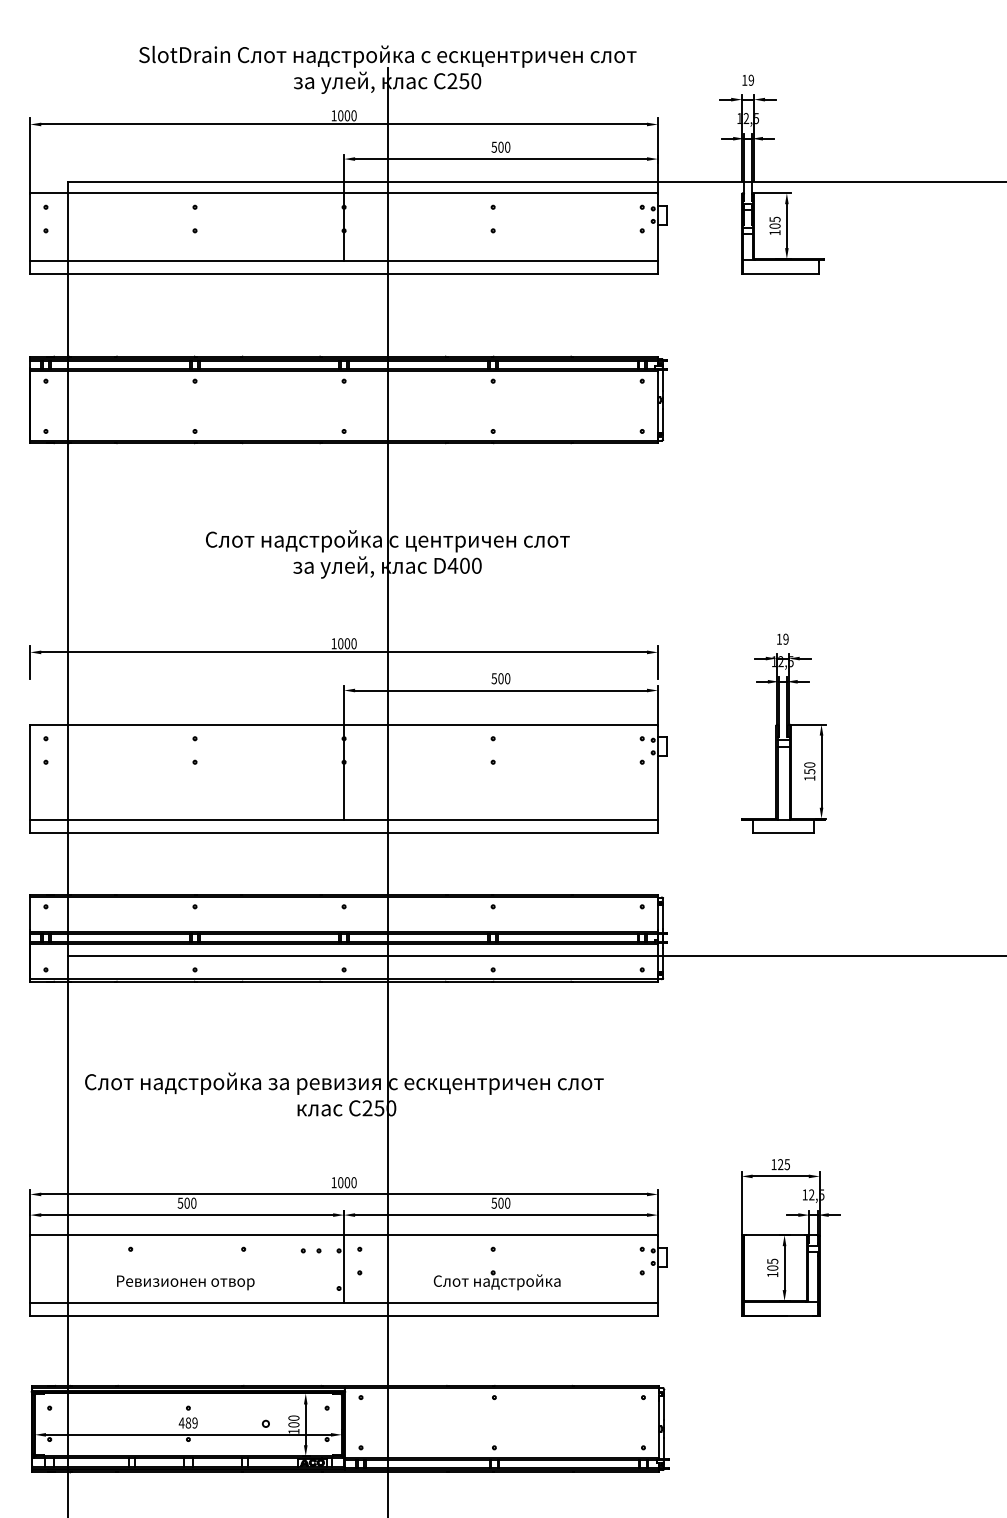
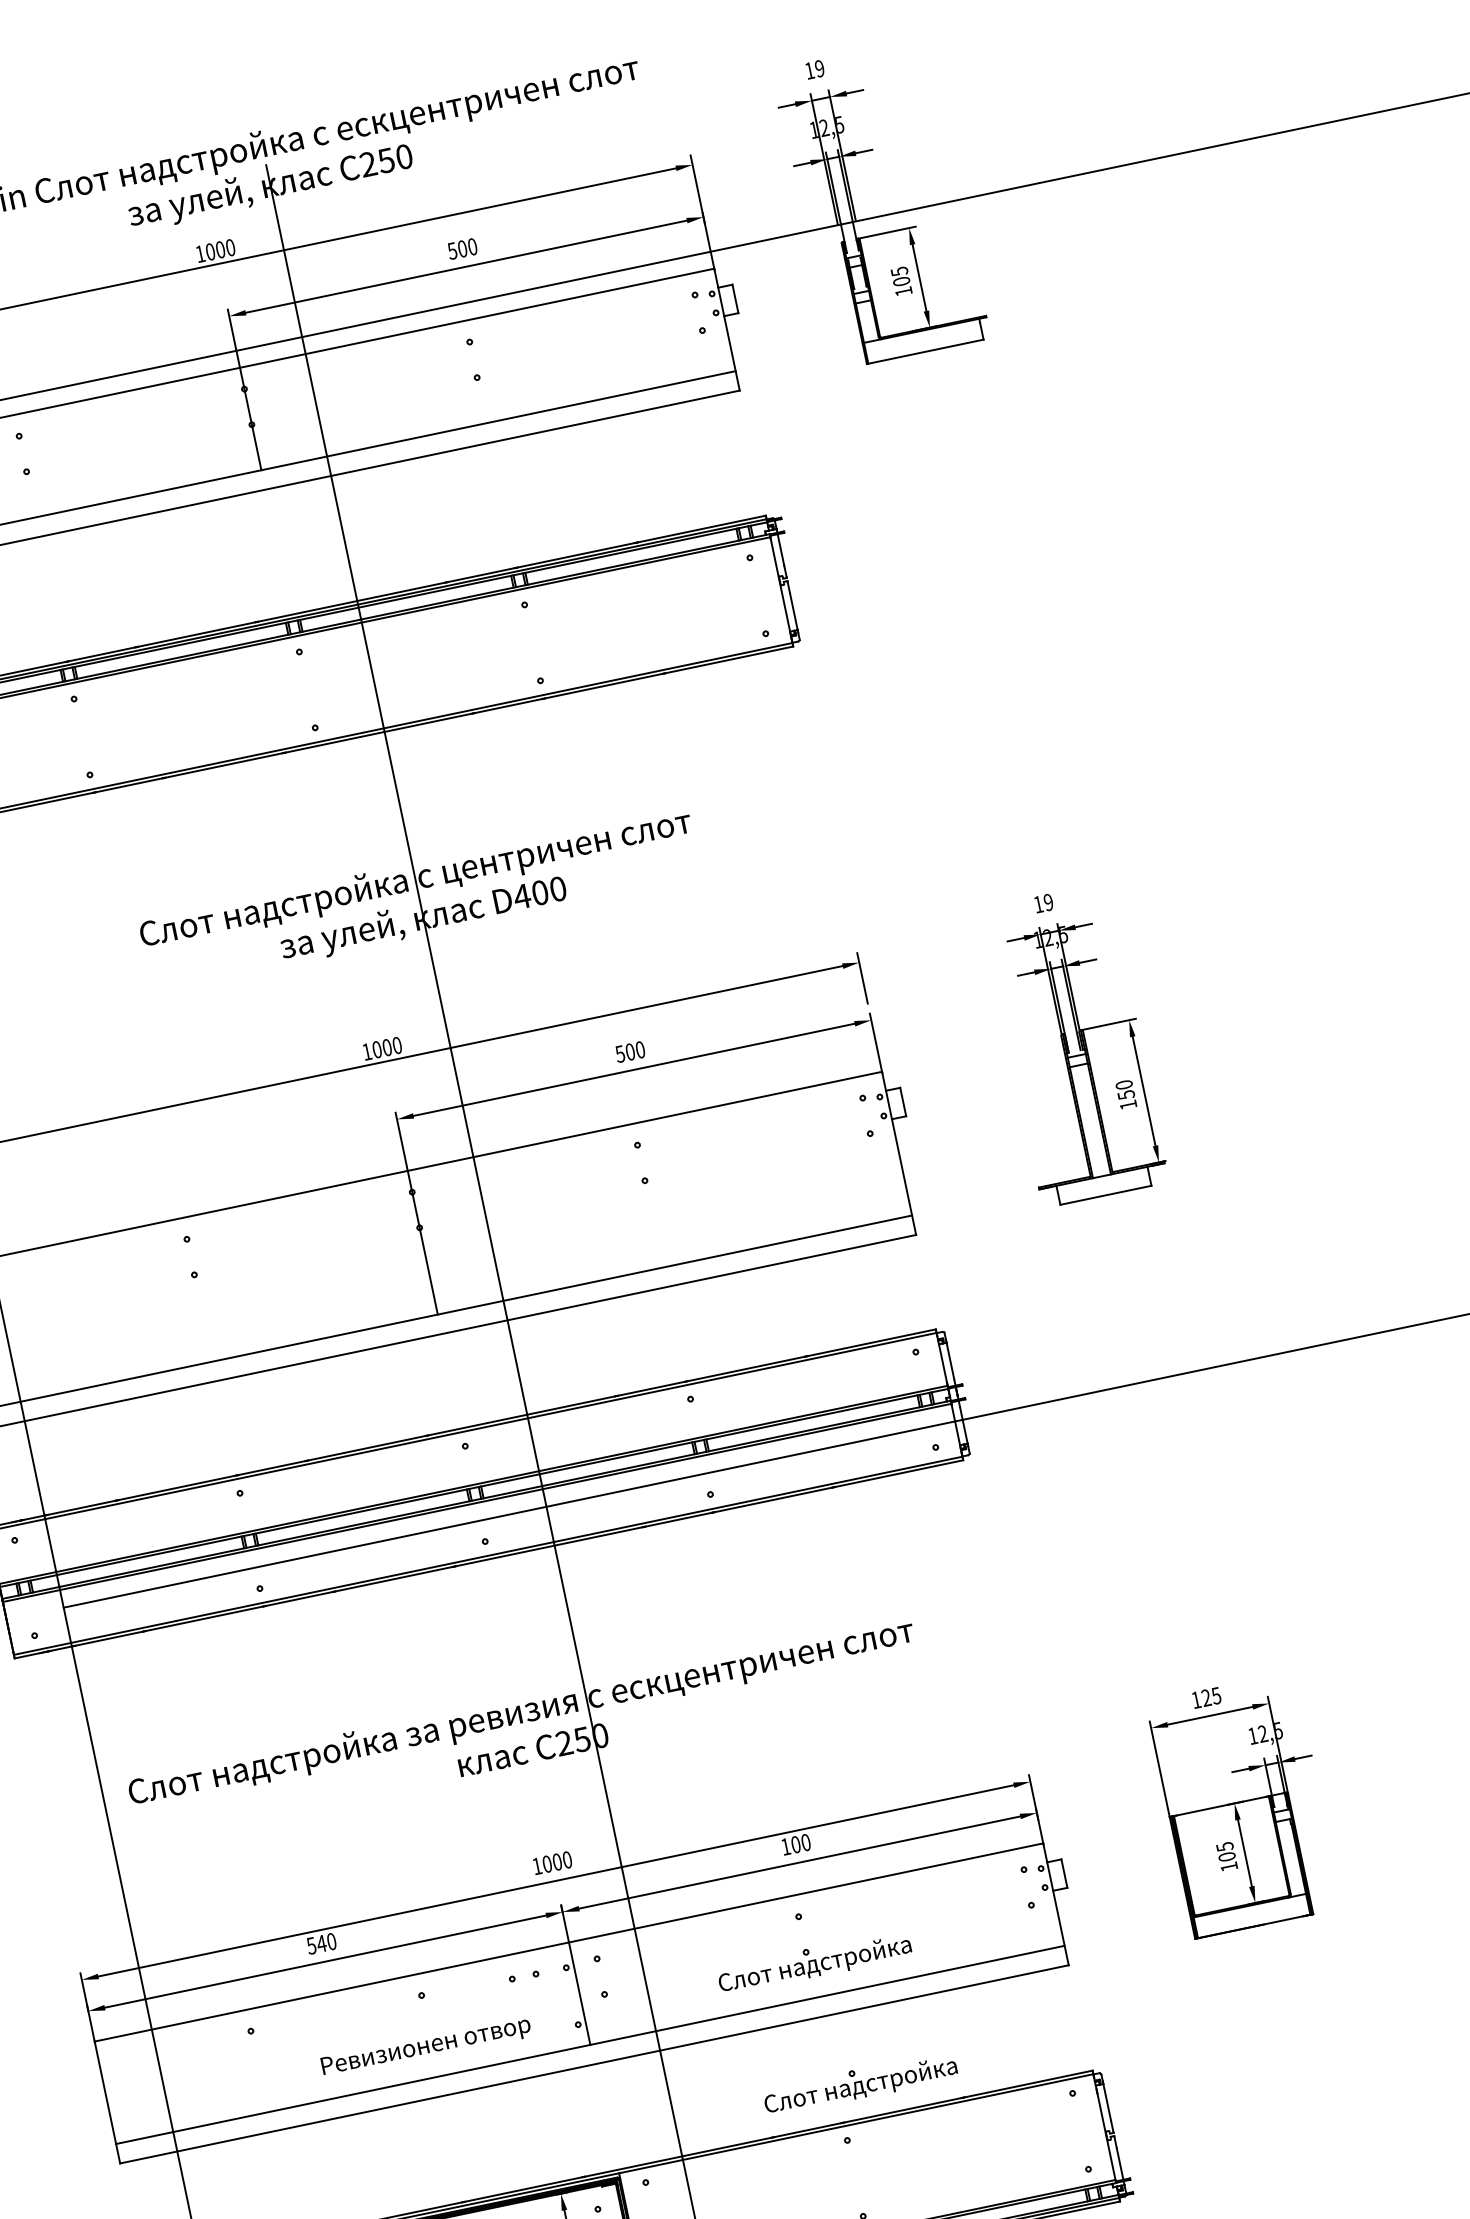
text: (187, 1202) -> (321, 1942), 500 -> 540
text: (493, 1202) -> (784, 1845), 500 -> 100
text: (185, 1282) -> (425, 2046), moved
part: (509, 1363) -> (859, 2084), added

